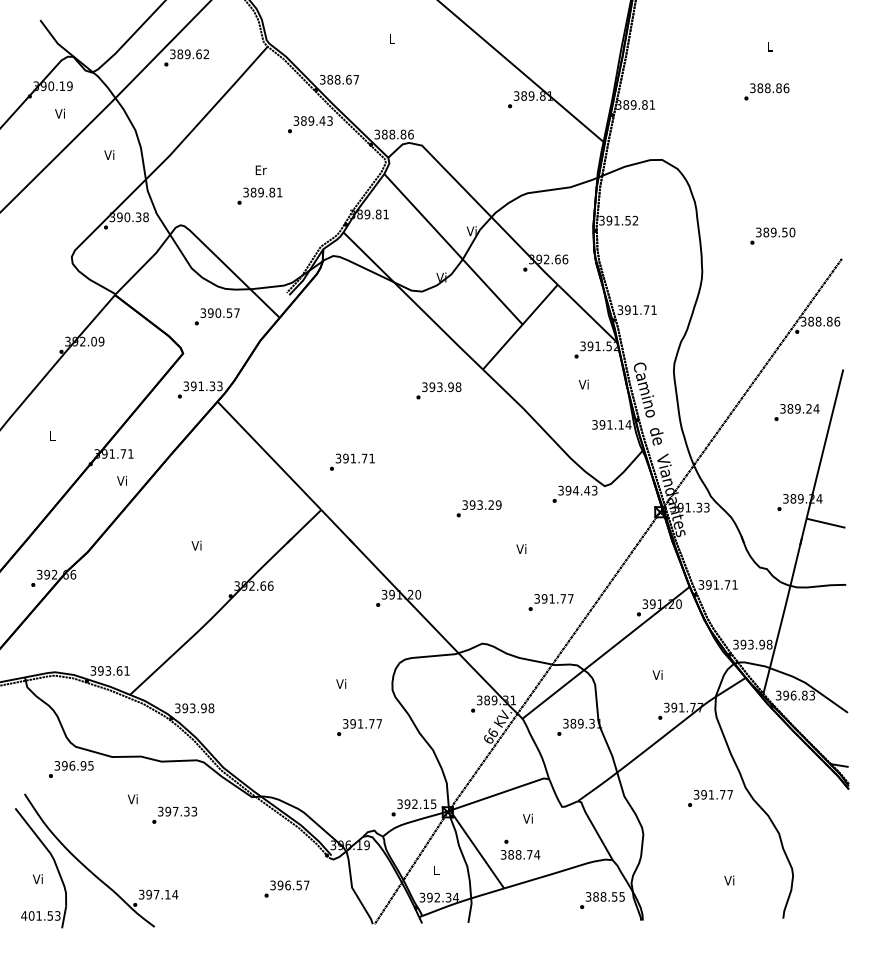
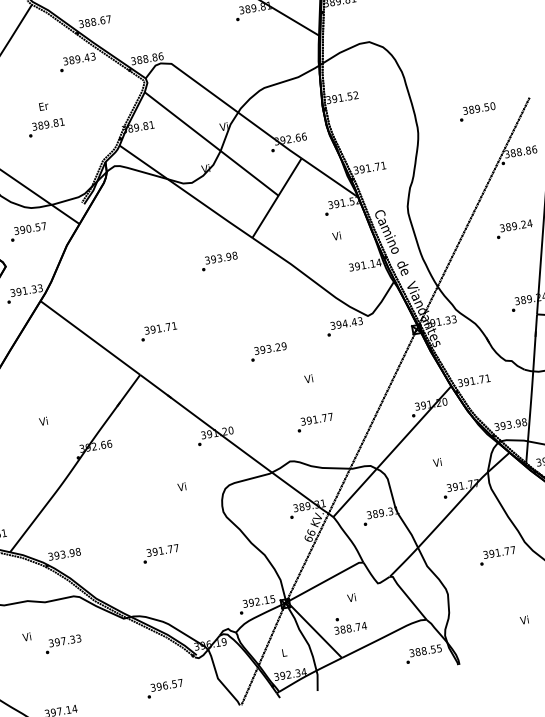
text: (772, 235) -> (477, 111), moved
text: (550, 602) -> (314, 422), moved
text: (341, 683) -> (182, 486), moved
text: (359, 727) -> (160, 553), moved

